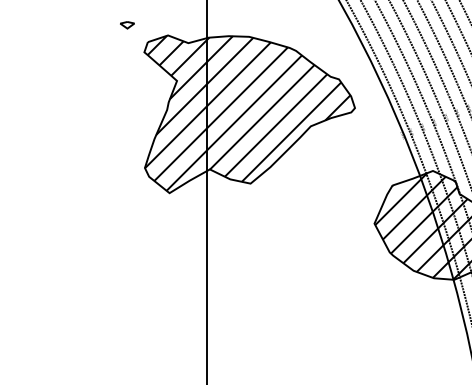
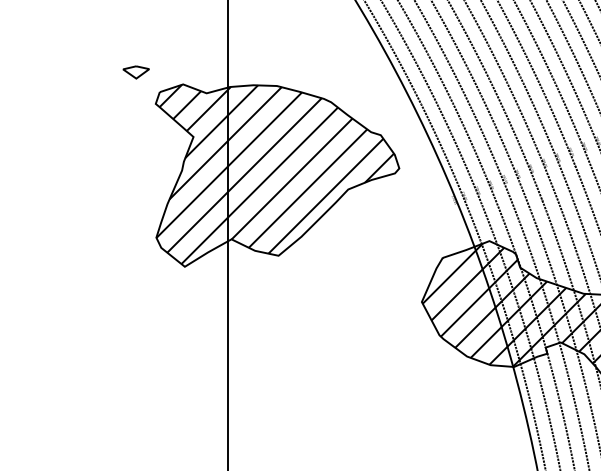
part: (126, 25) -> (135, 72), size x1.6

